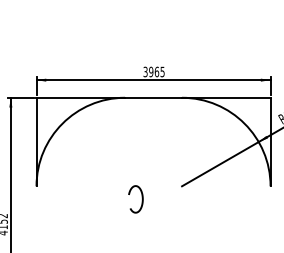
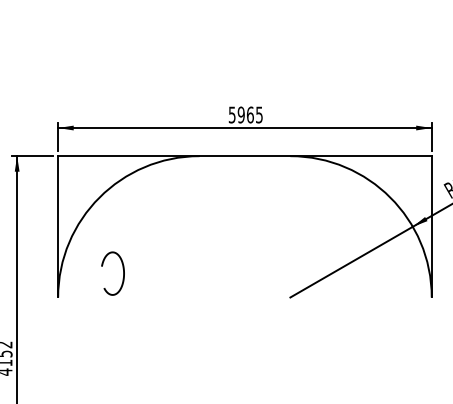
text: (145, 70) -> (232, 112), 3965 -> 5965
curve: (141, 198) -> (121, 272), moved

